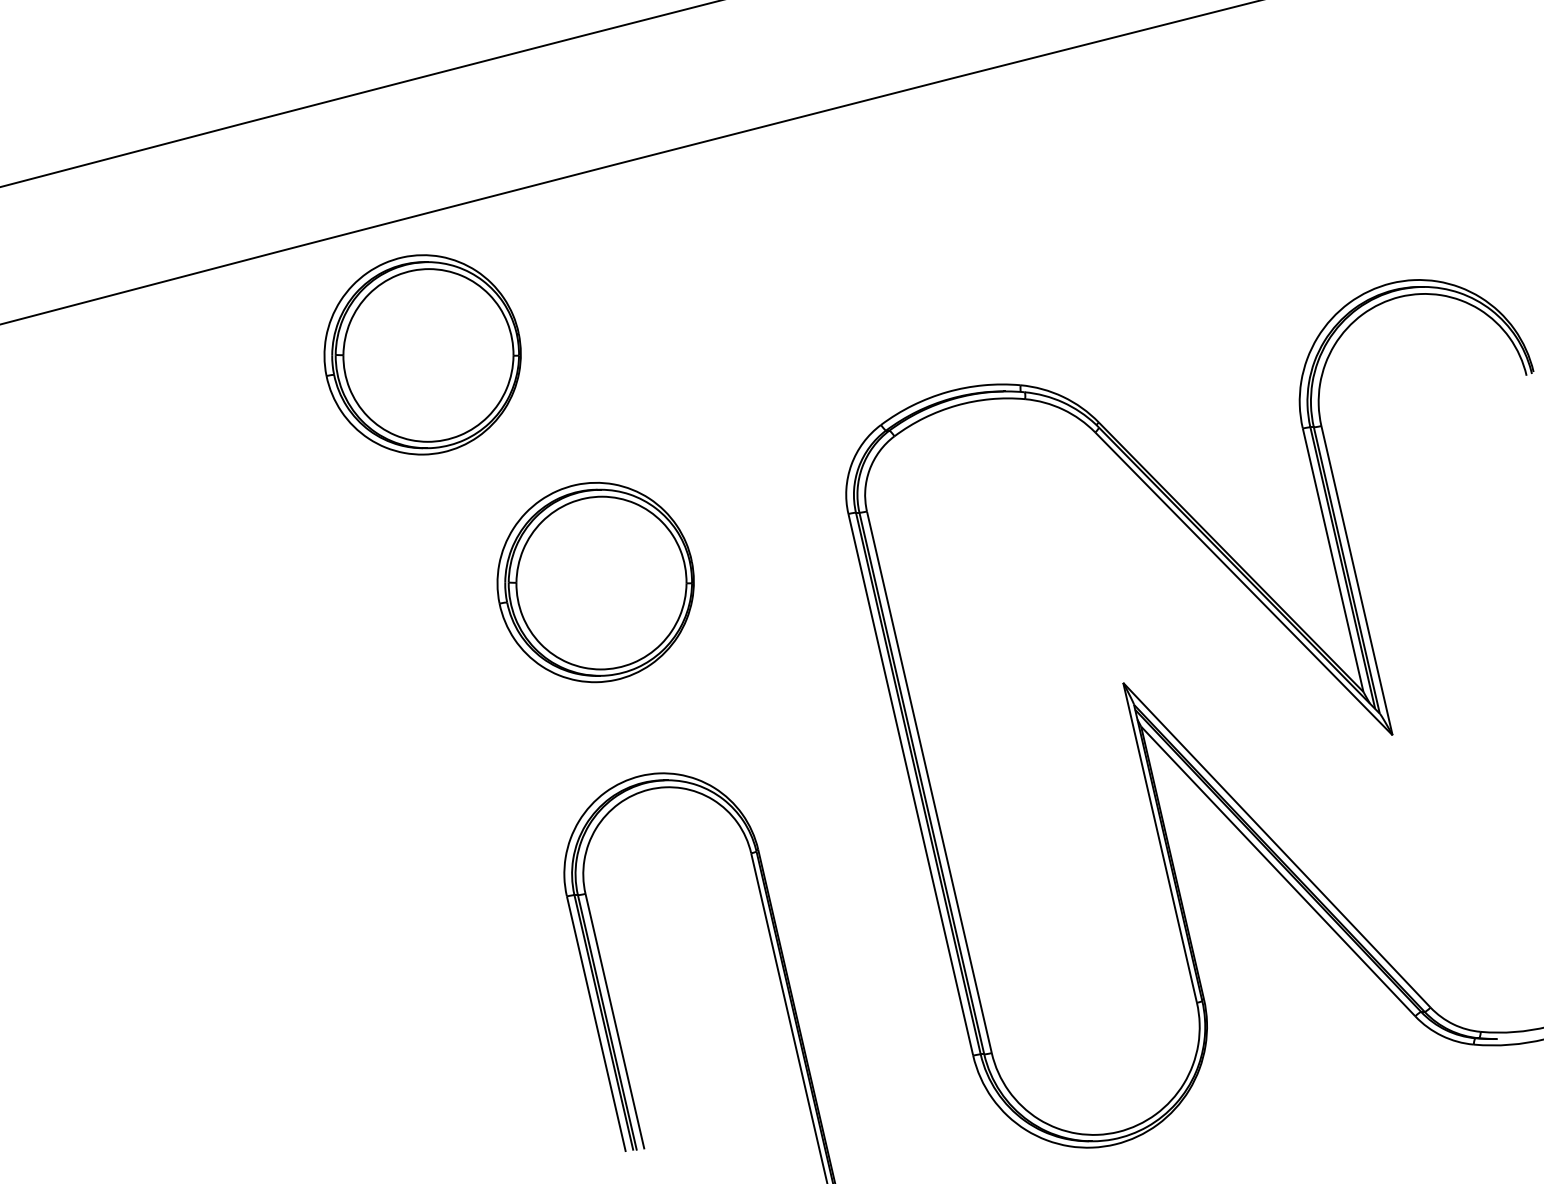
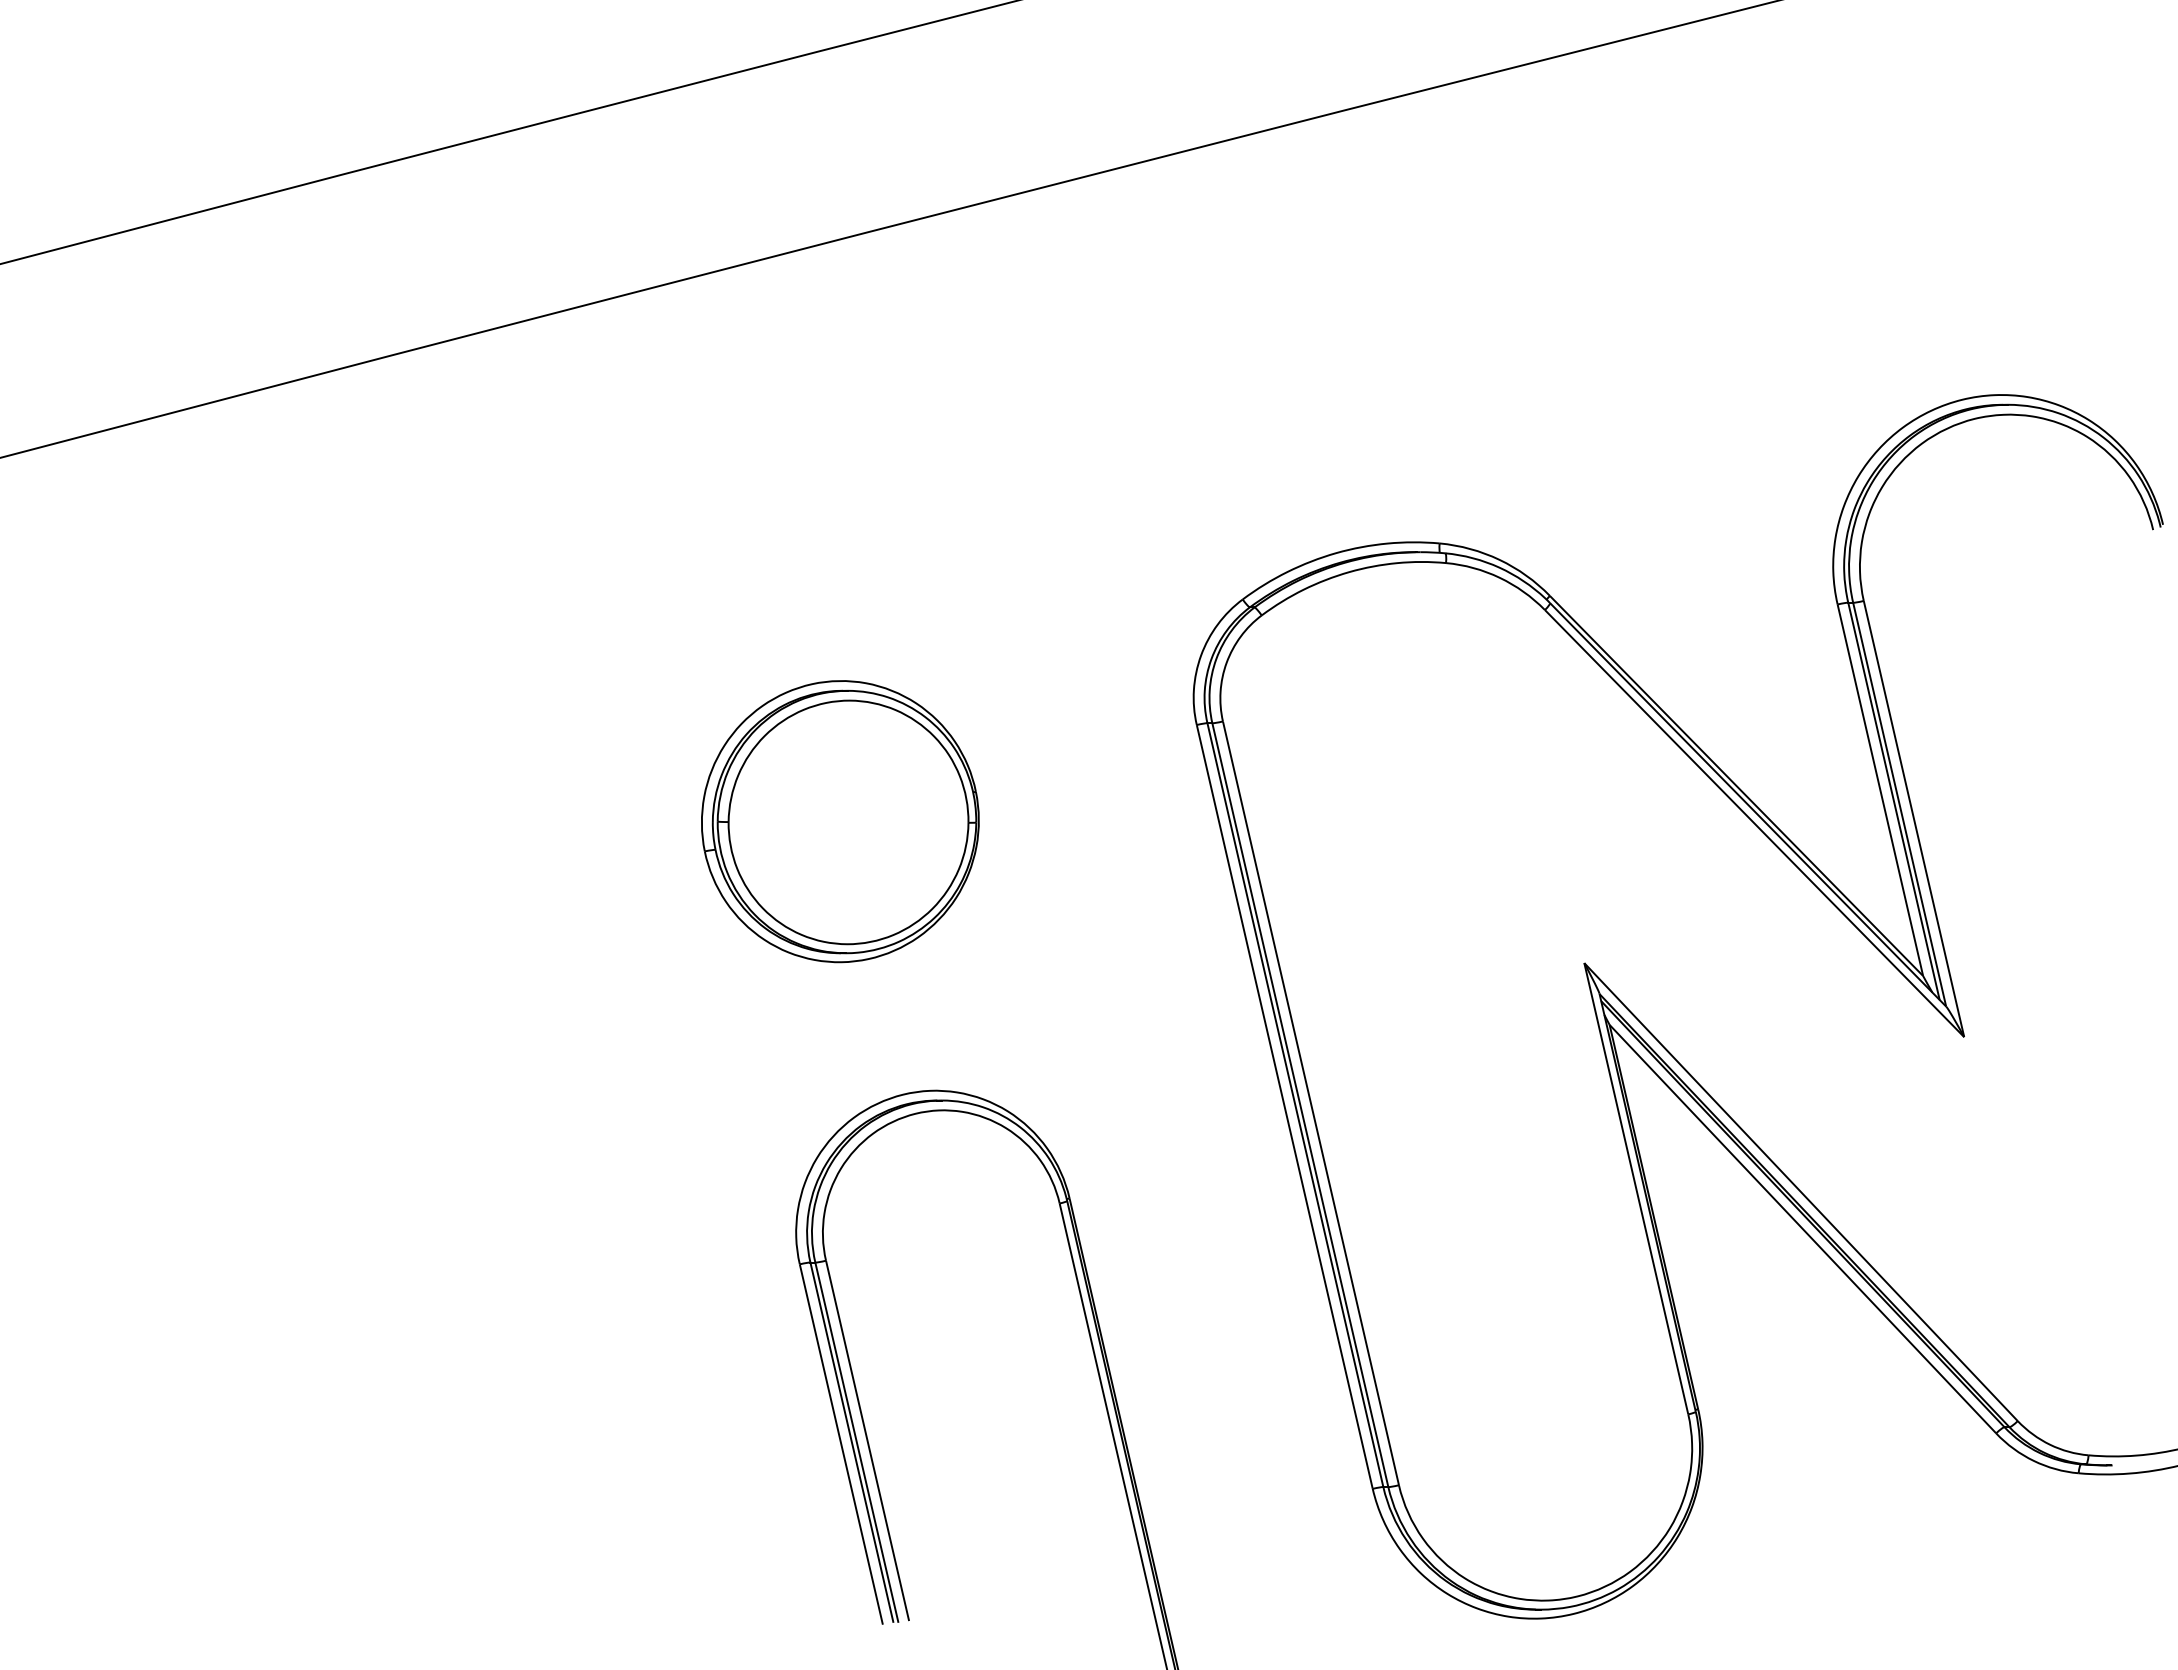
part: (422, 354) -> (596, 500), removed

